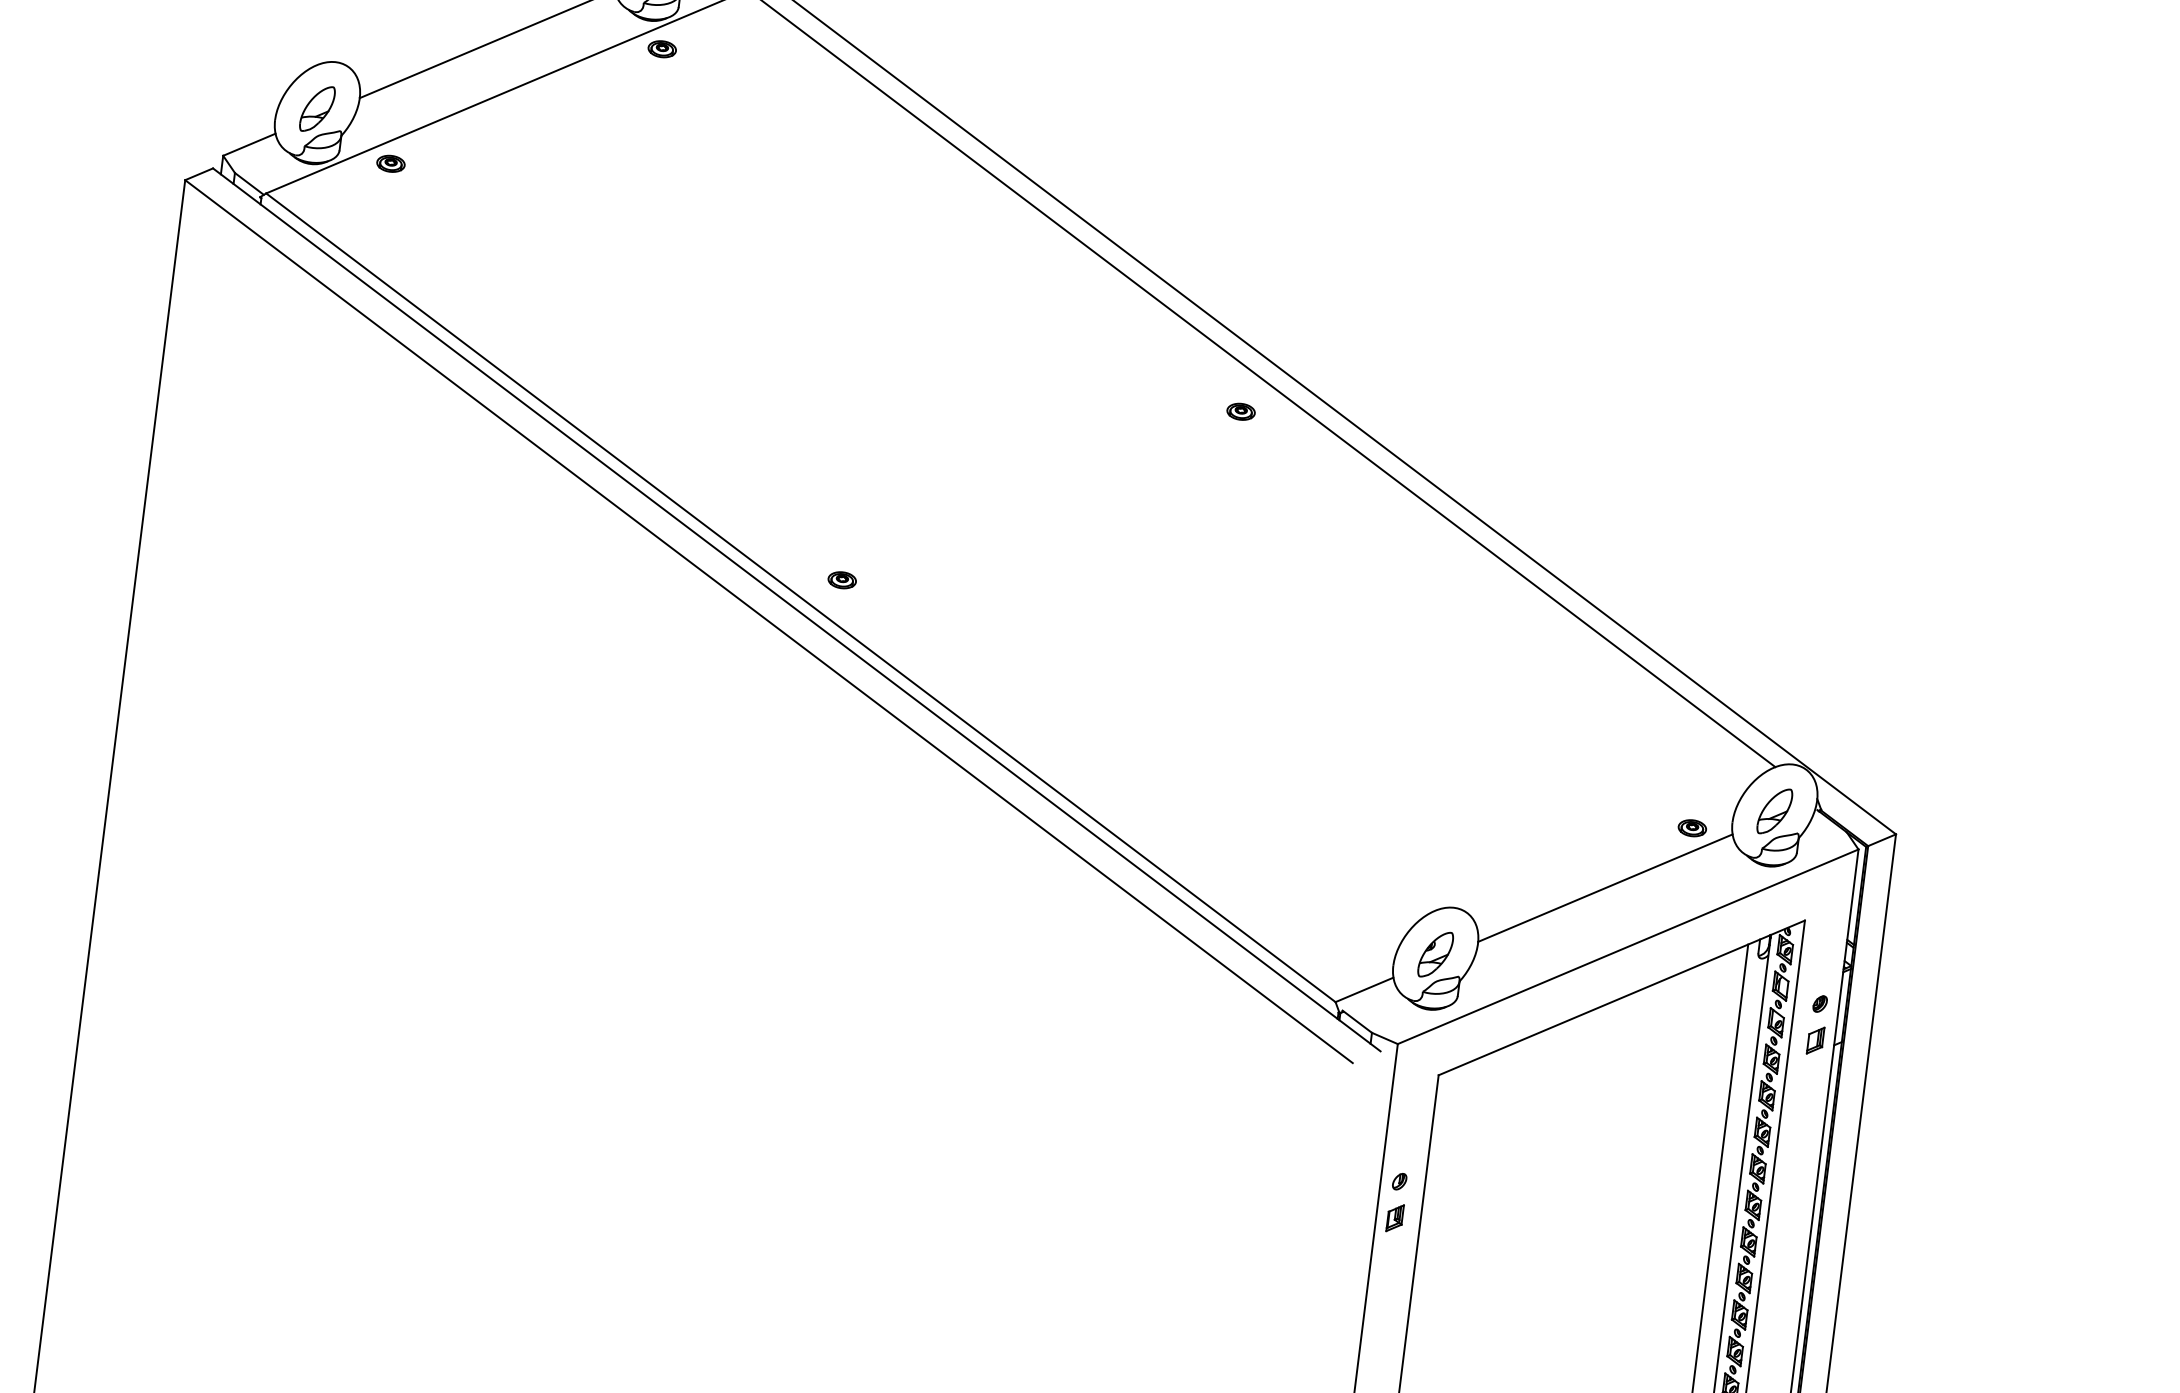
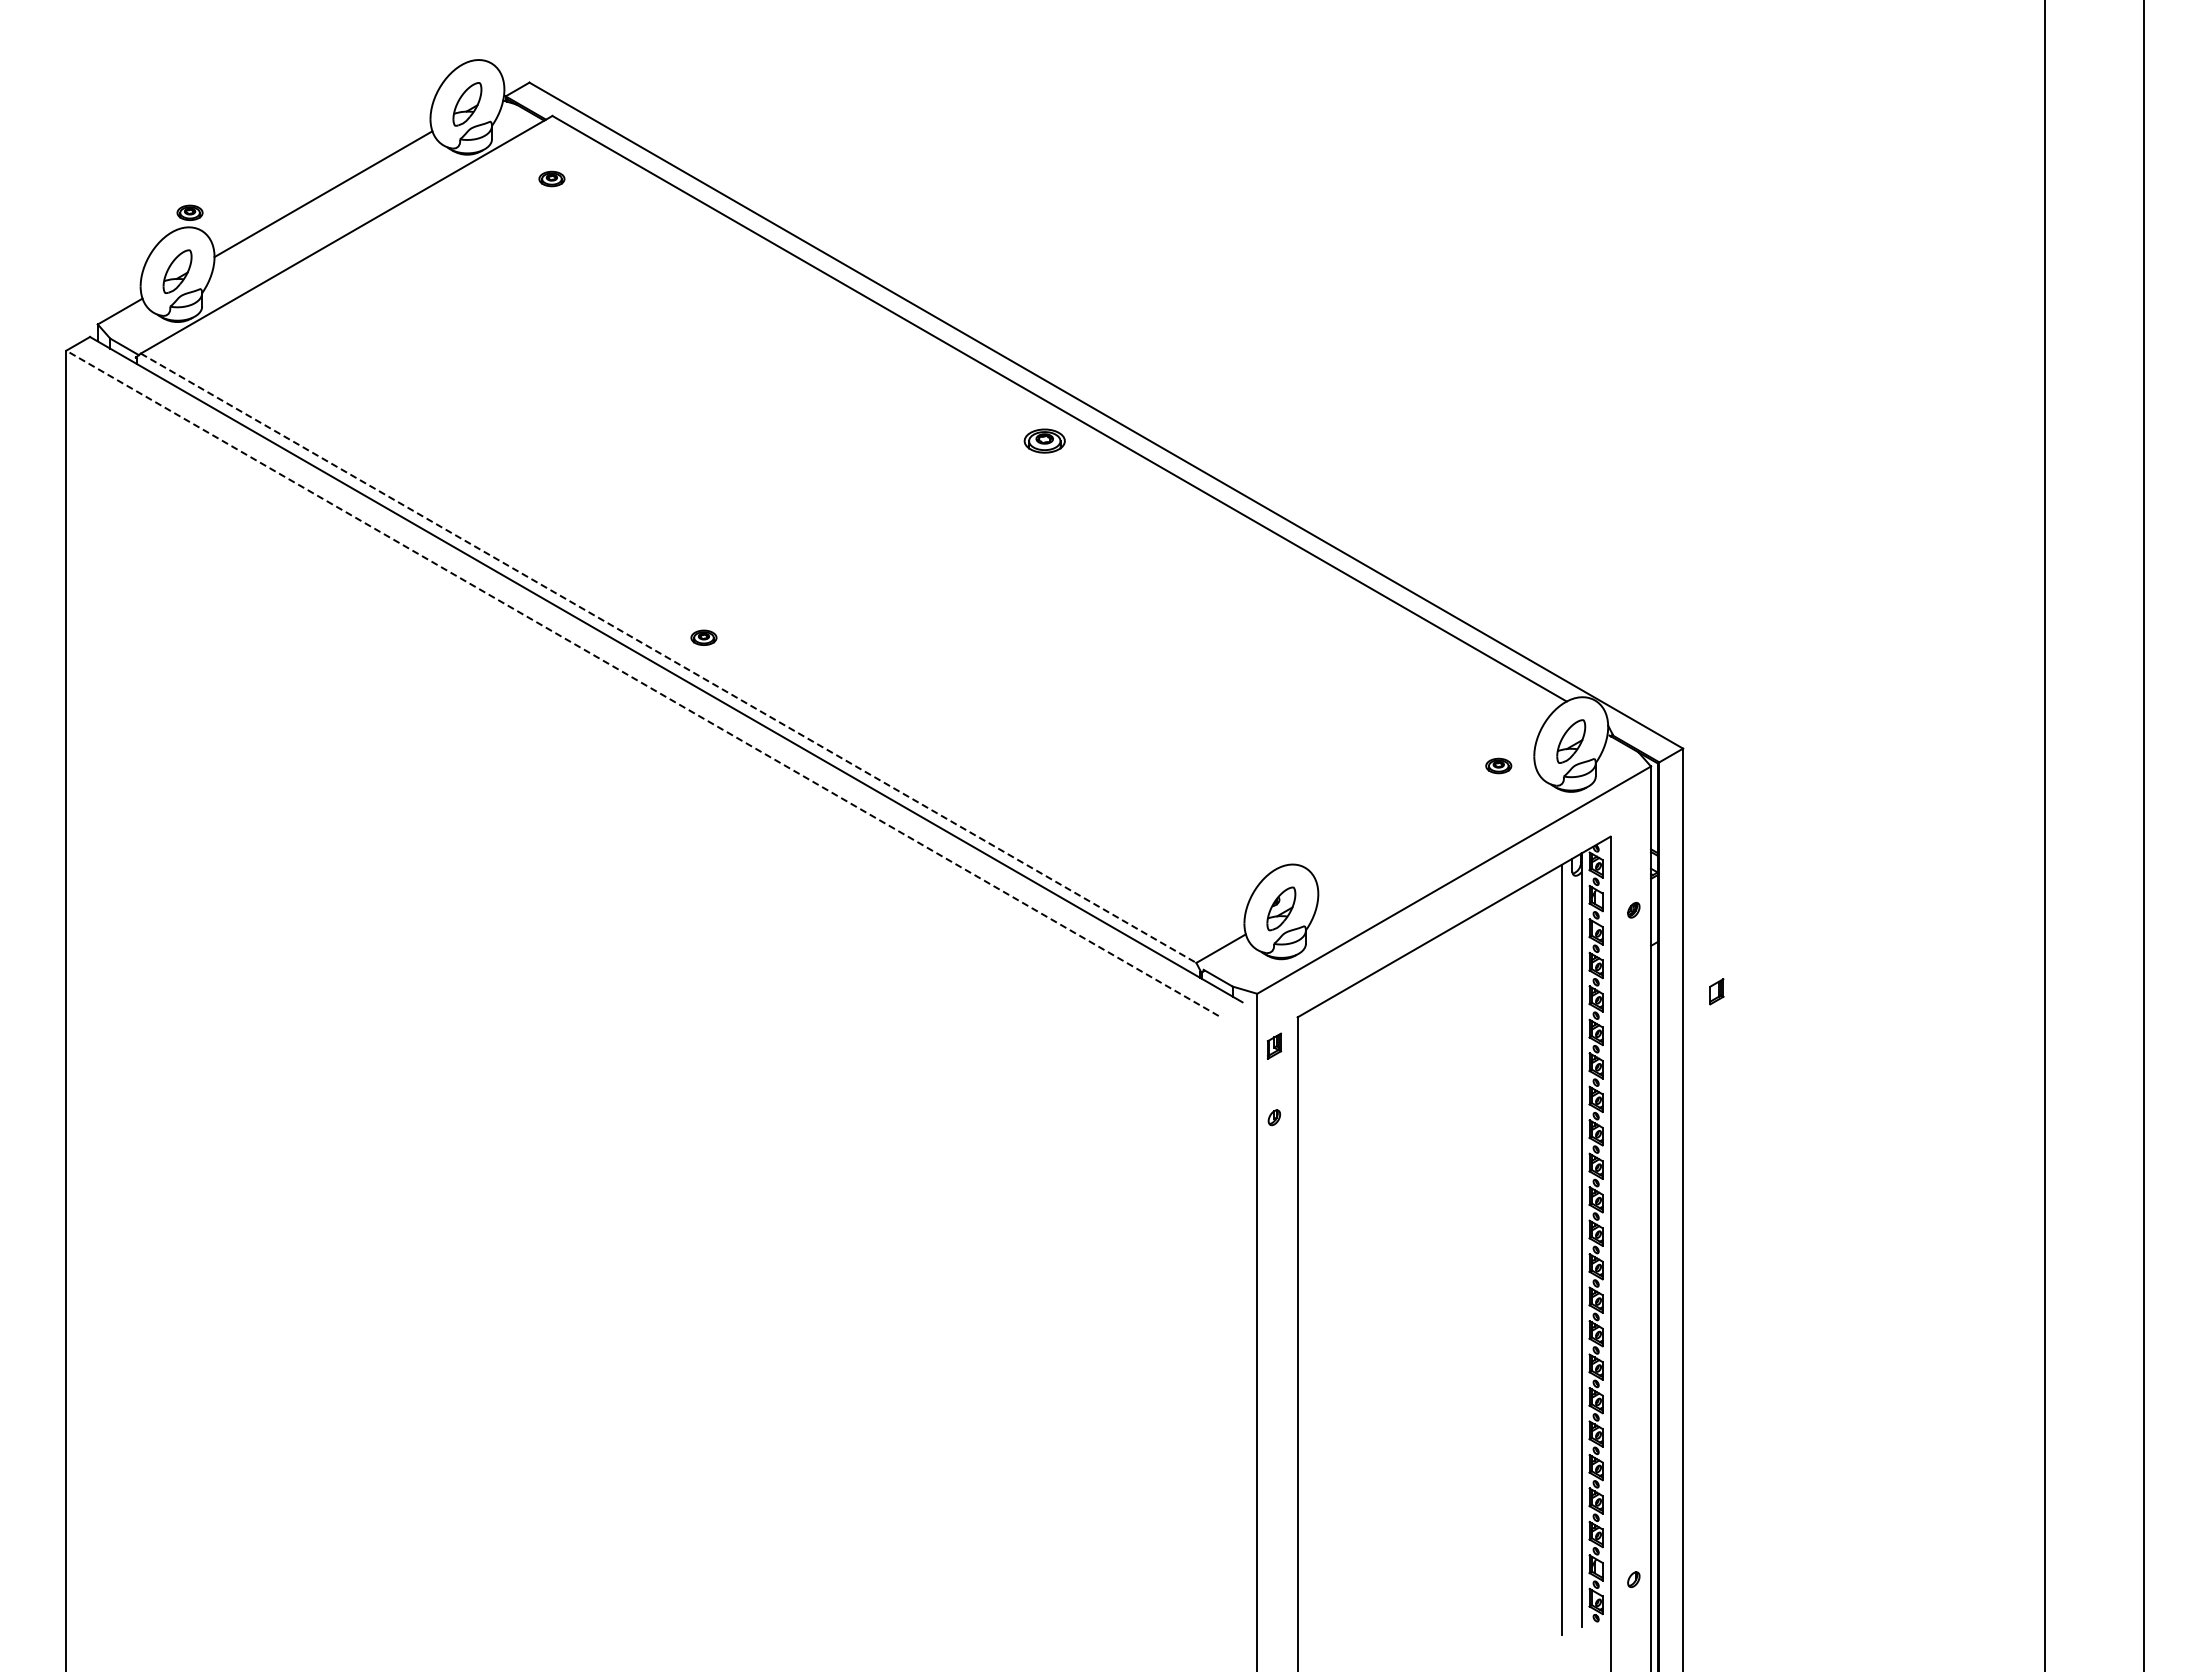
part: (661, 48) -> (551, 178), moved
part: (390, 163) -> (189, 212), moved
part: (1240, 411) -> (1044, 440), size x1.6
line: (801, 598) -> (669, 658), solid -> dashed
line: (768, 621) -> (642, 683), solid -> dashed
line: (1604, 887) -> (1426, 829), removed
part: (1815, 1040) -> (1716, 991), moved
part: (1394, 1217) -> (1273, 1045), moved

